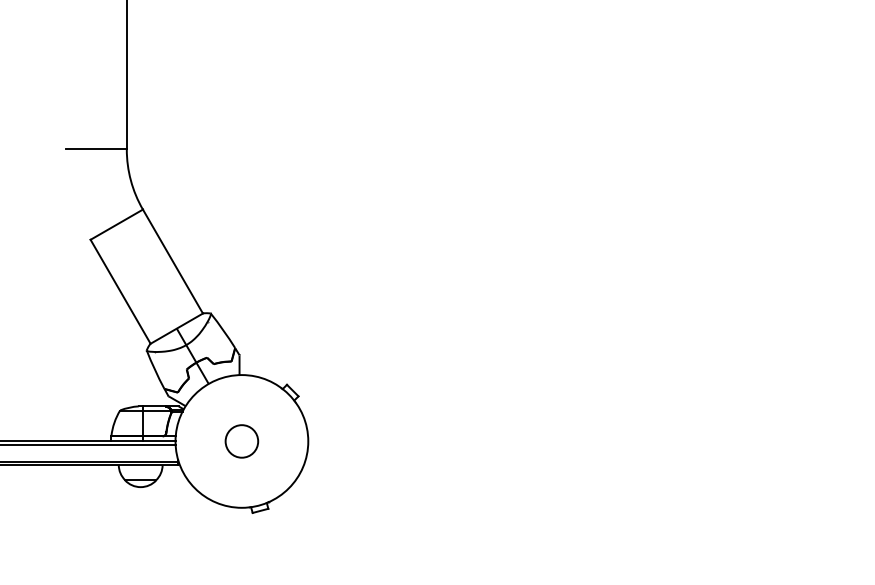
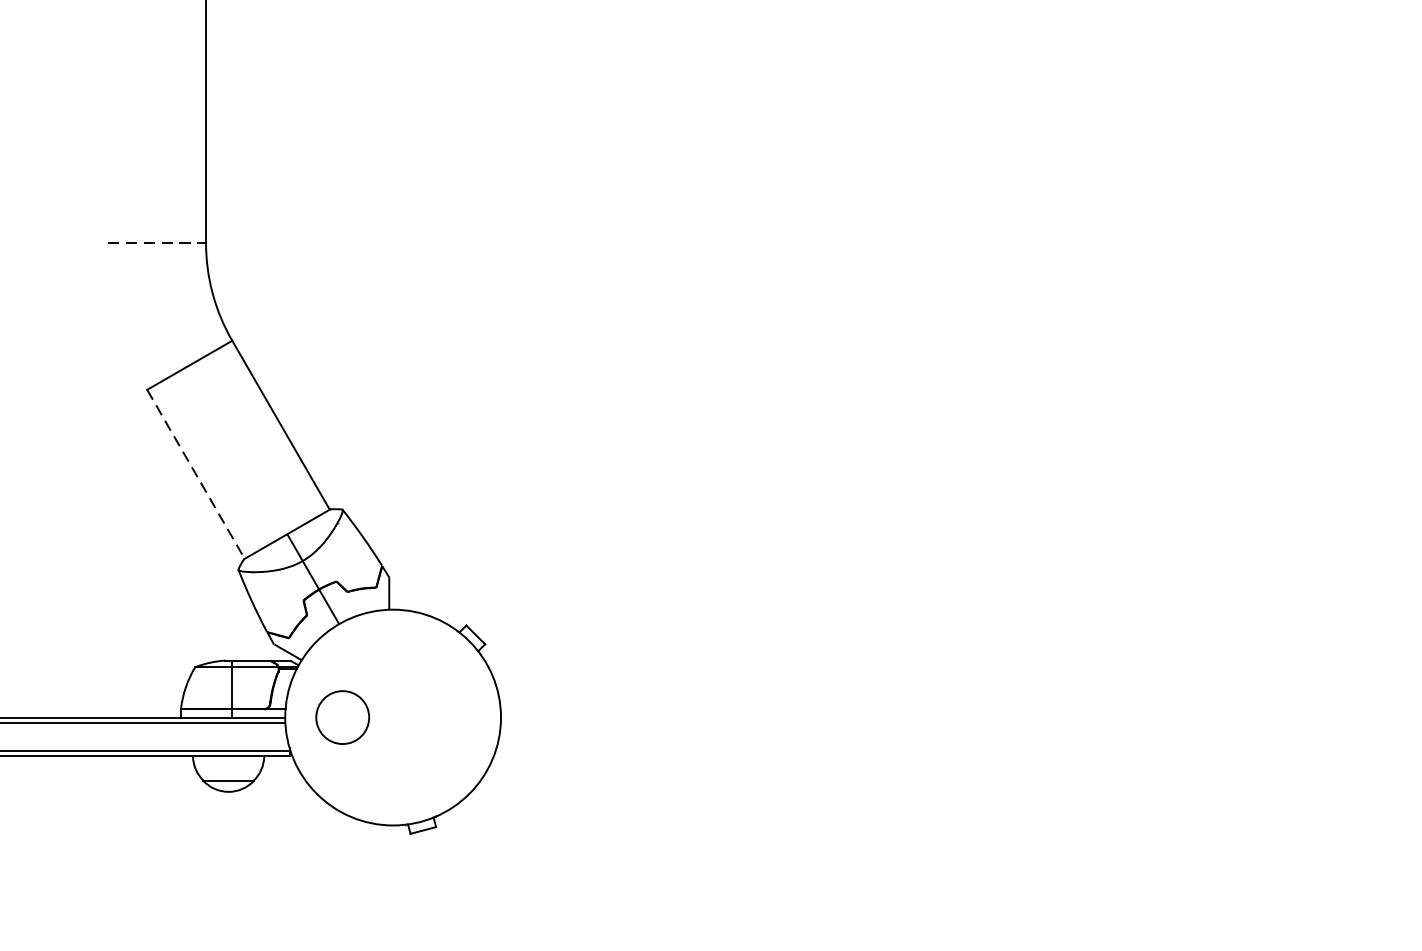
line: (97, 149) -> (158, 243), solid -> dashed
line: (120, 292) -> (195, 475), solid -> dashed
circle: (241, 441) -> (342, 717), moved

